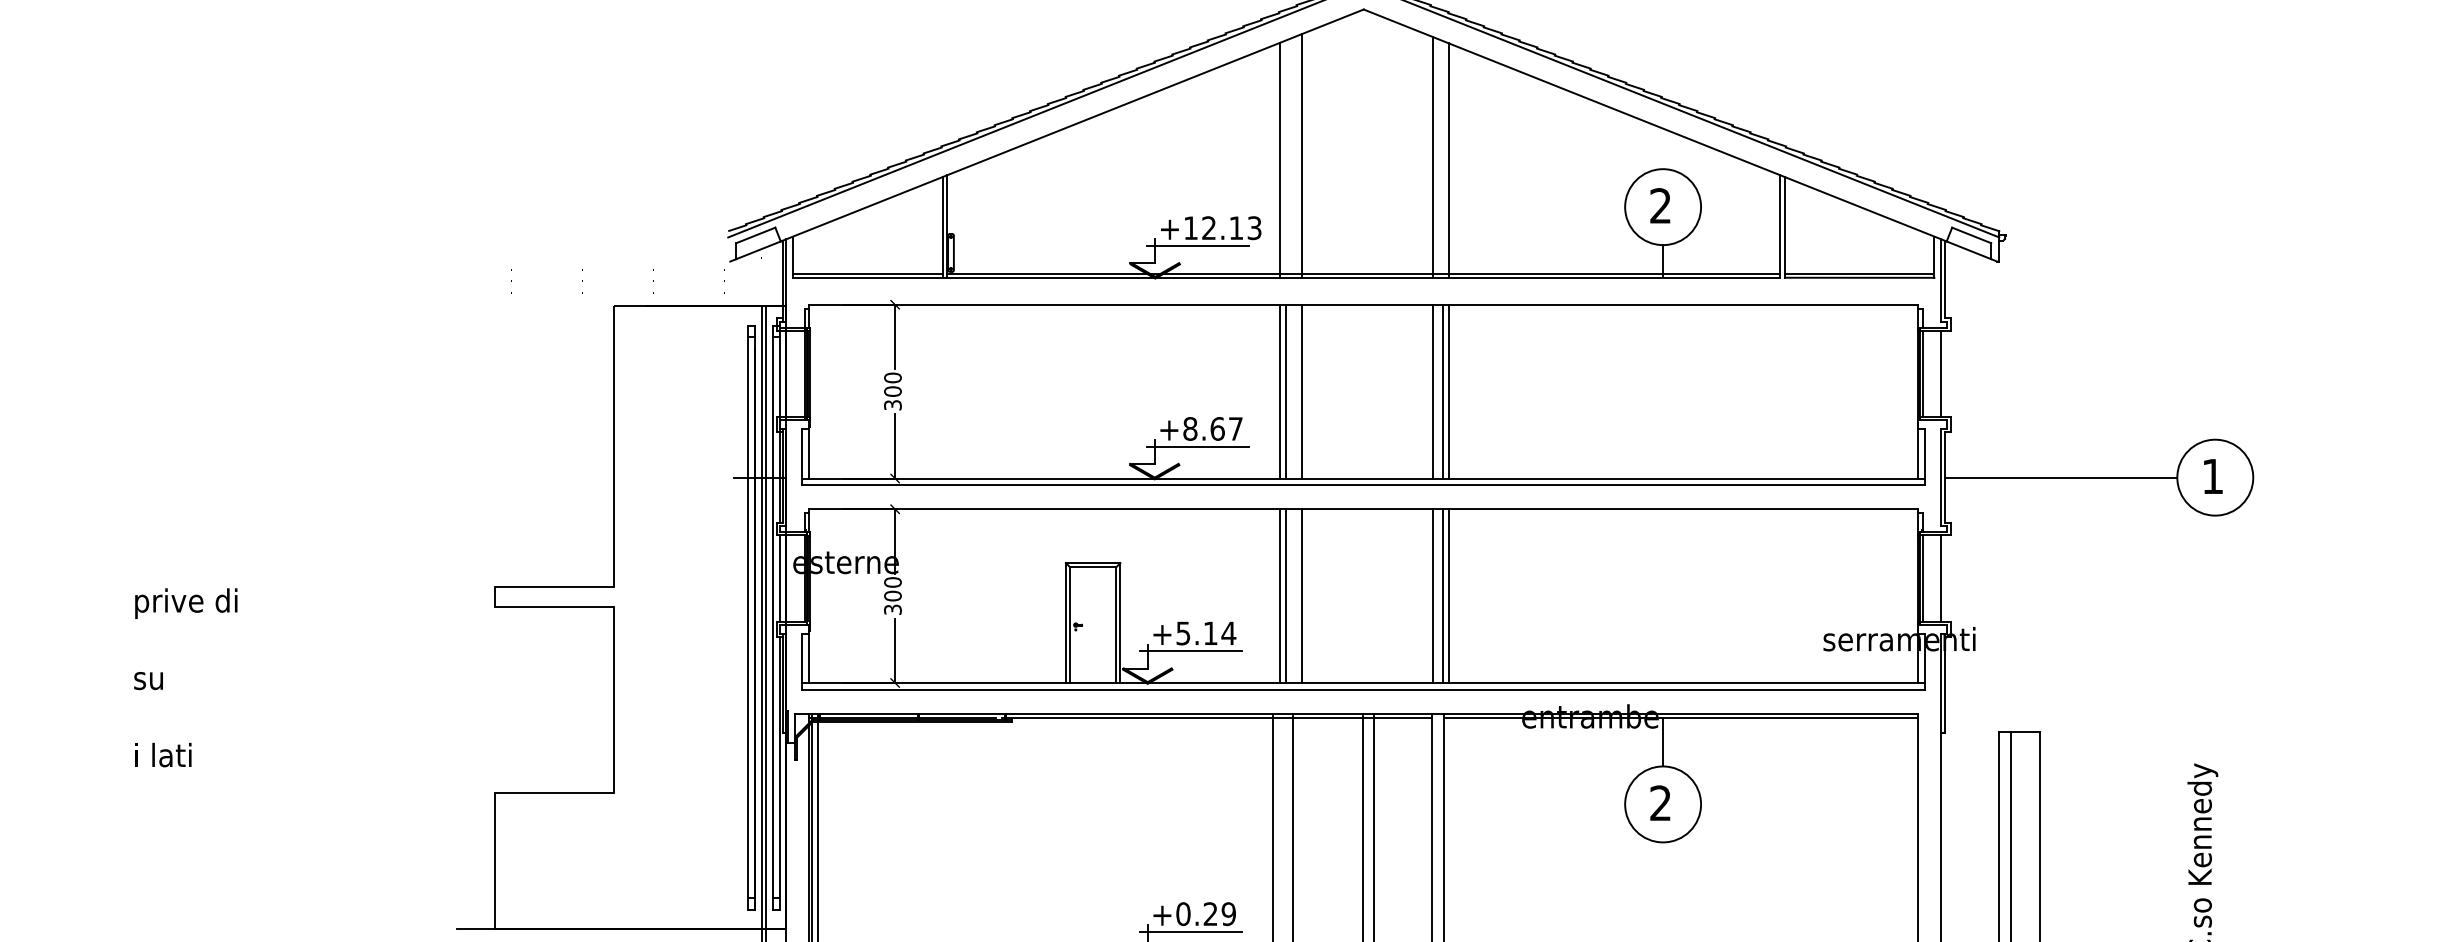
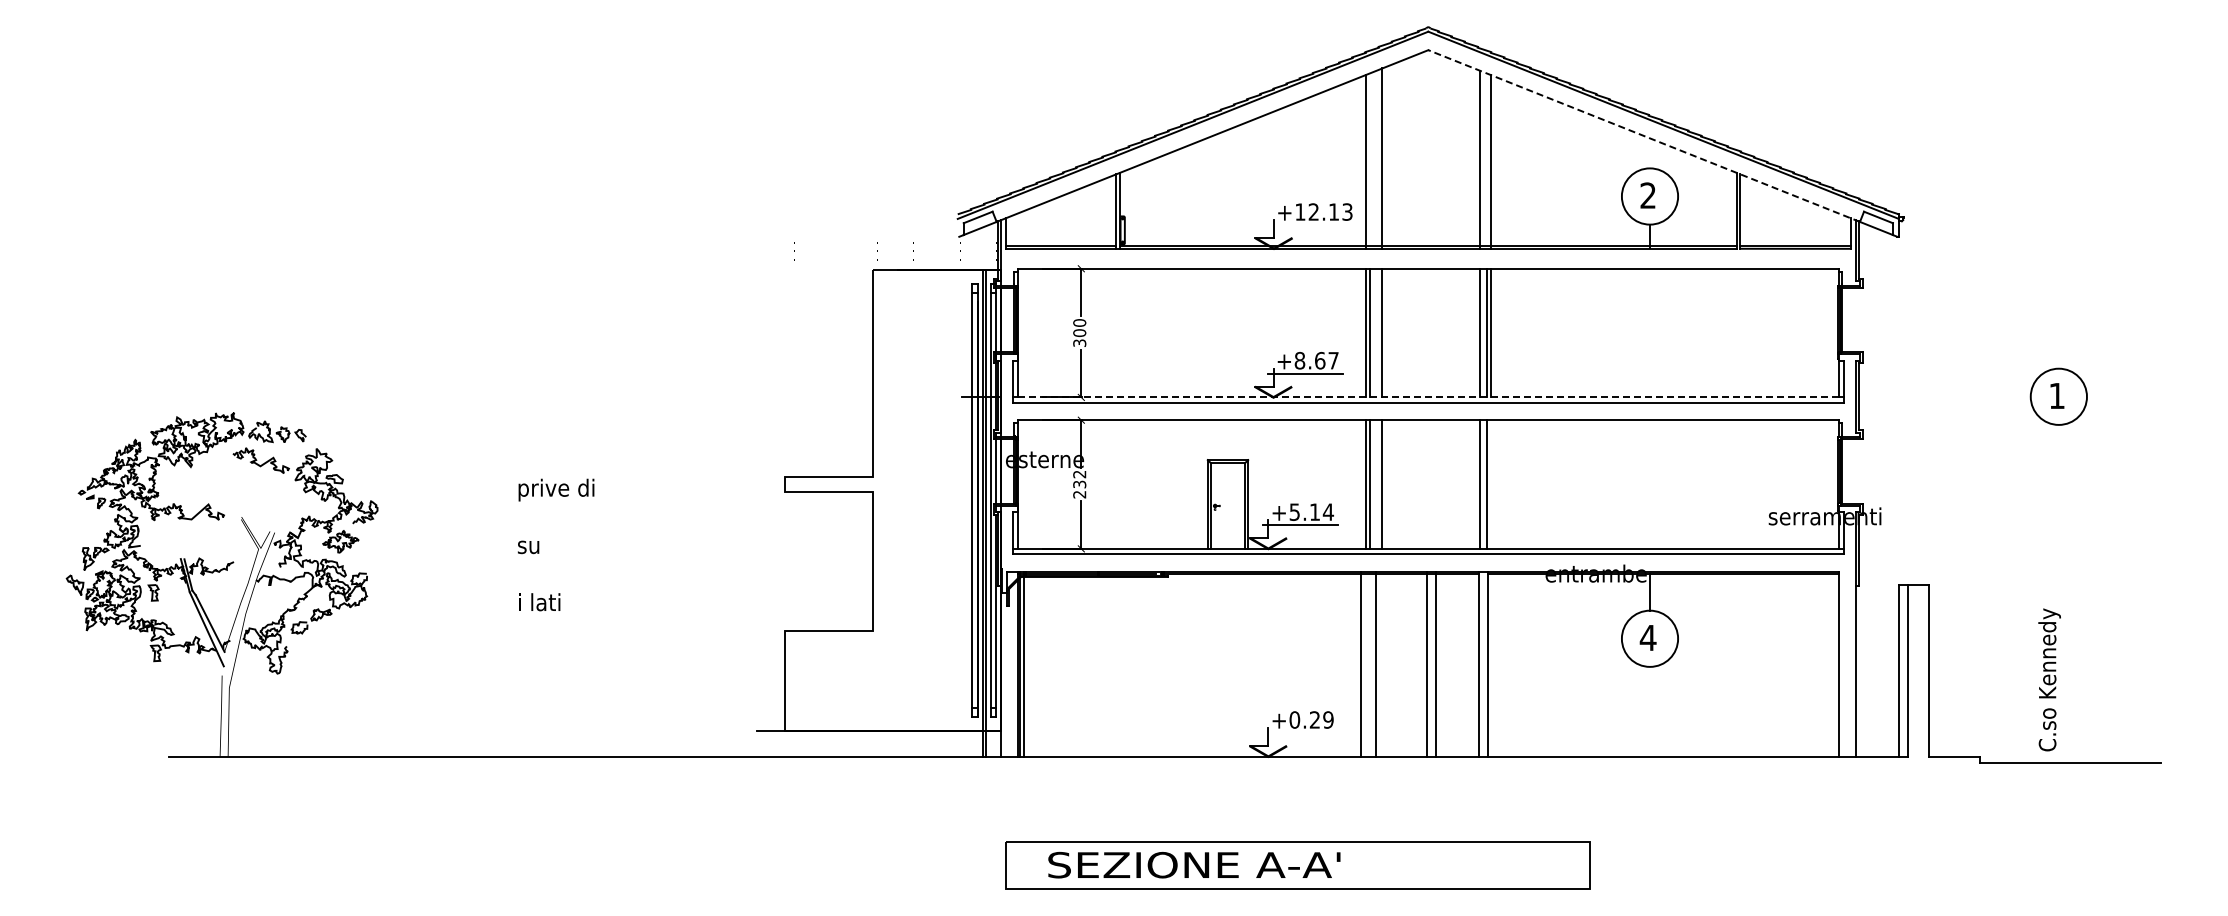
line: (1654, 124) -> (1643, 135), solid -> dashed
line: (1197, 246) -> (1305, 225), removed
line: (1941, 373) -> (1856, 319), removed
line: (2060, 477) -> (1944, 396), removed
line: (1363, 478) -> (1428, 397), solid -> dashed
line: (1941, 578) -> (1856, 471), removed
text: (892, 596) -> (1079, 484), 300 -> 232
line: (1449, 596) -> (1491, 484), removed
text: (1659, 802) -> (1647, 637), 2 -> 4
line: (1189, 932) -> (1299, 733), removed

